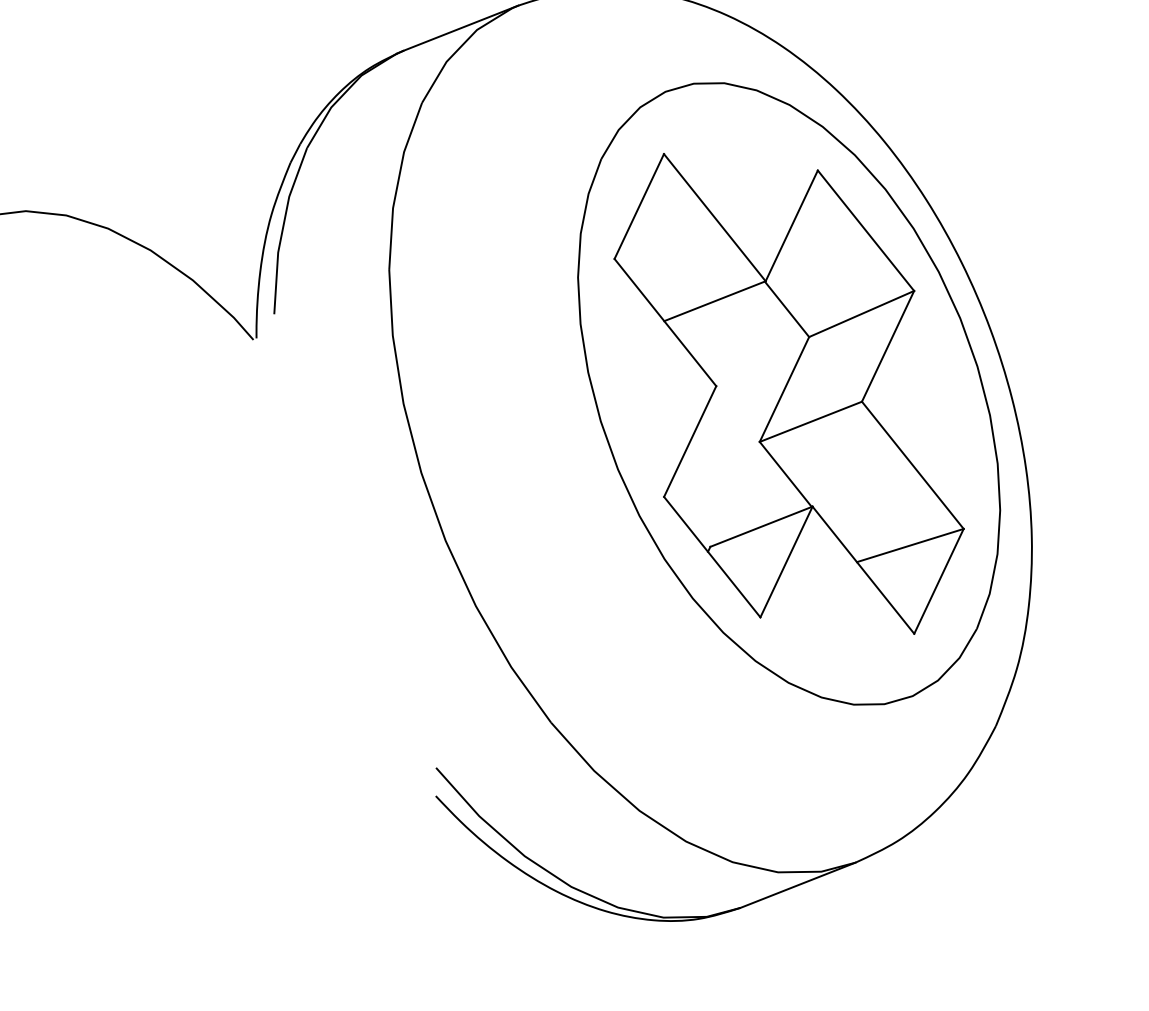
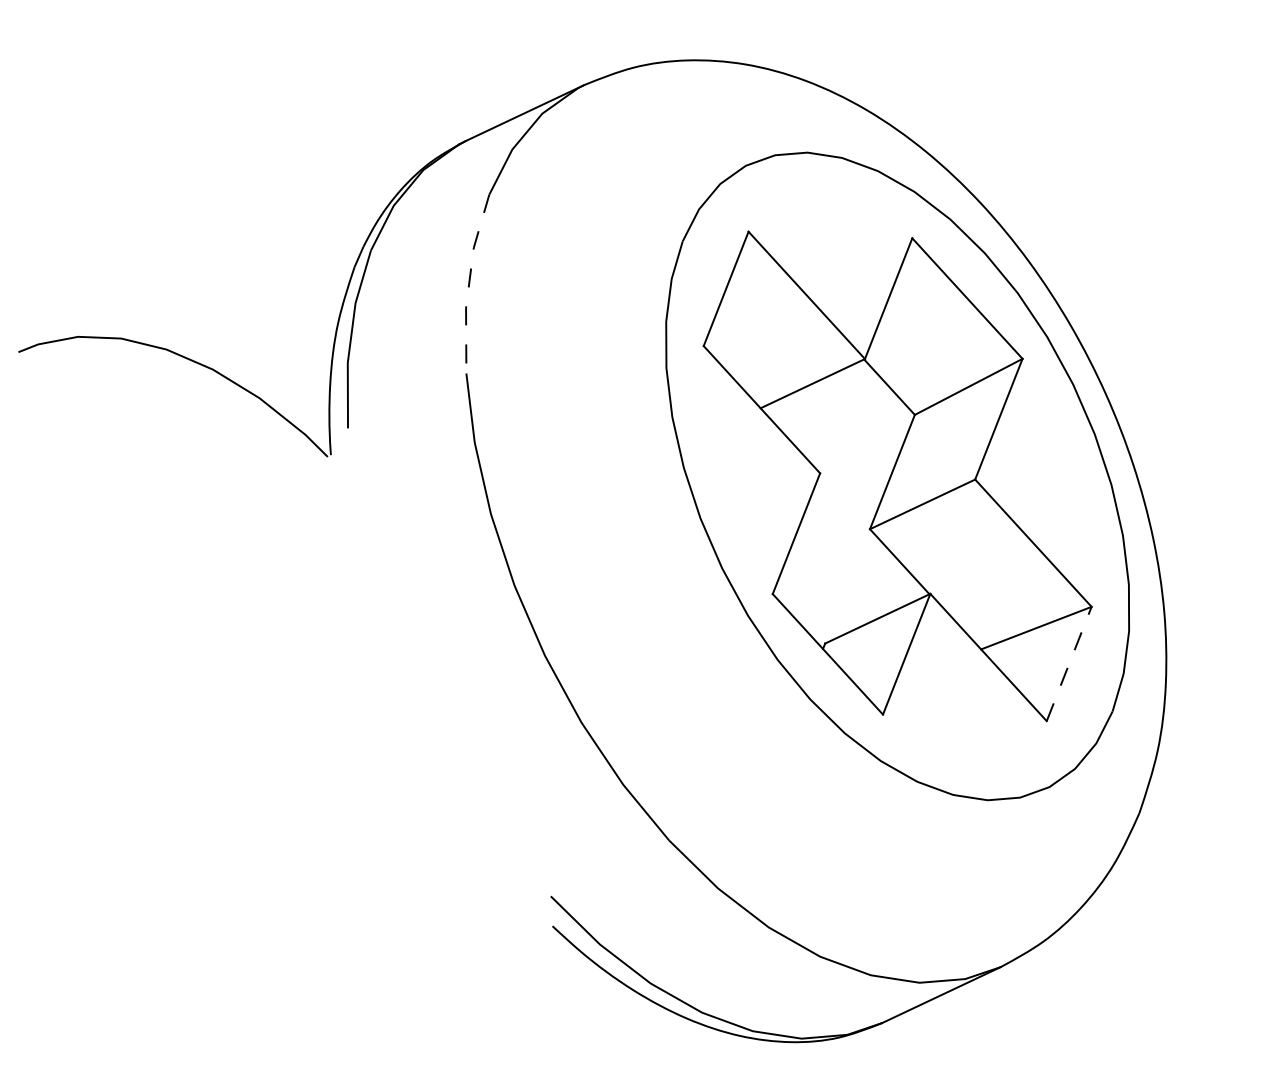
line: (397, 185) -> (469, 283), solid -> dashed
line: (939, 580) -> (1069, 663), solid -> dashed

